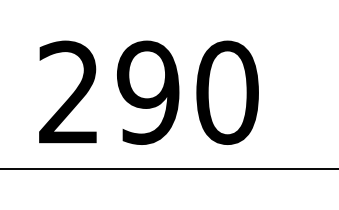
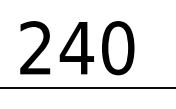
text: (147, 93) -> (76, 48), 290 -> 240

